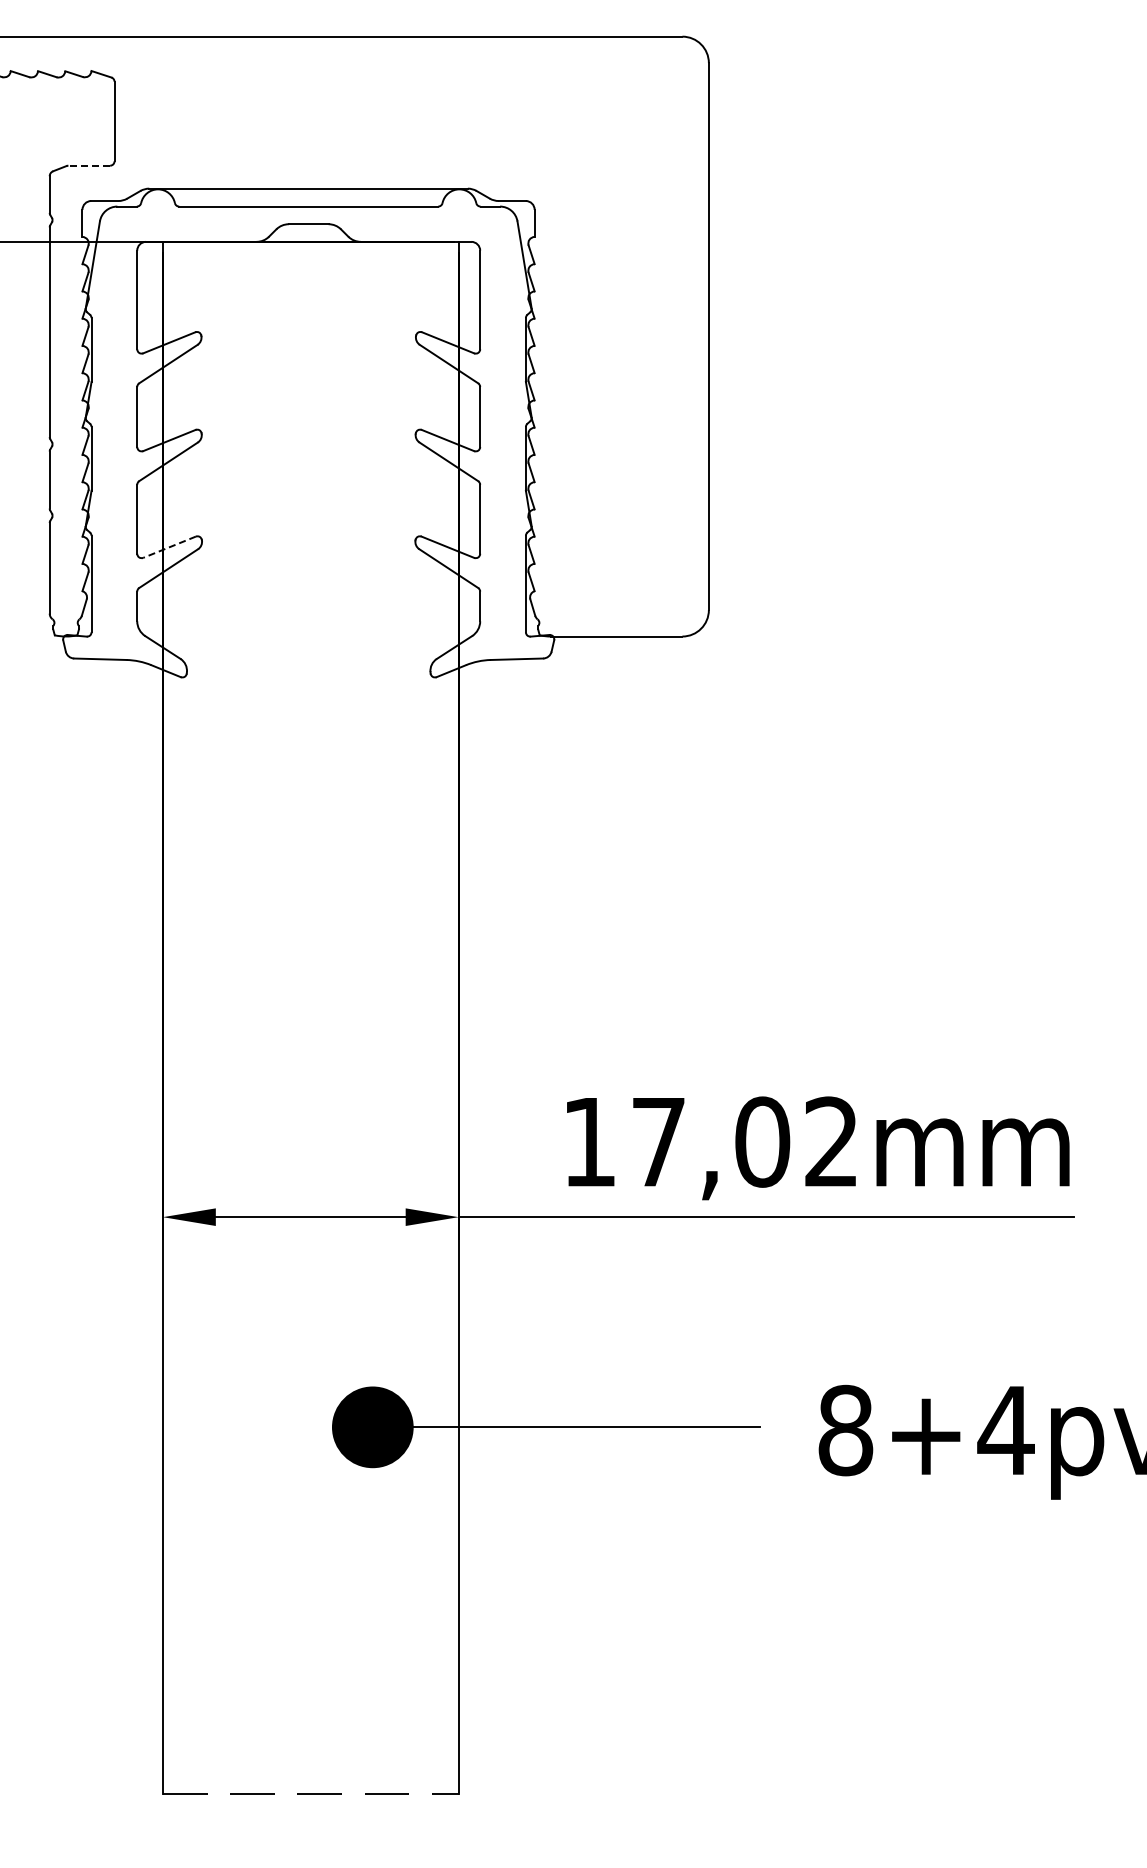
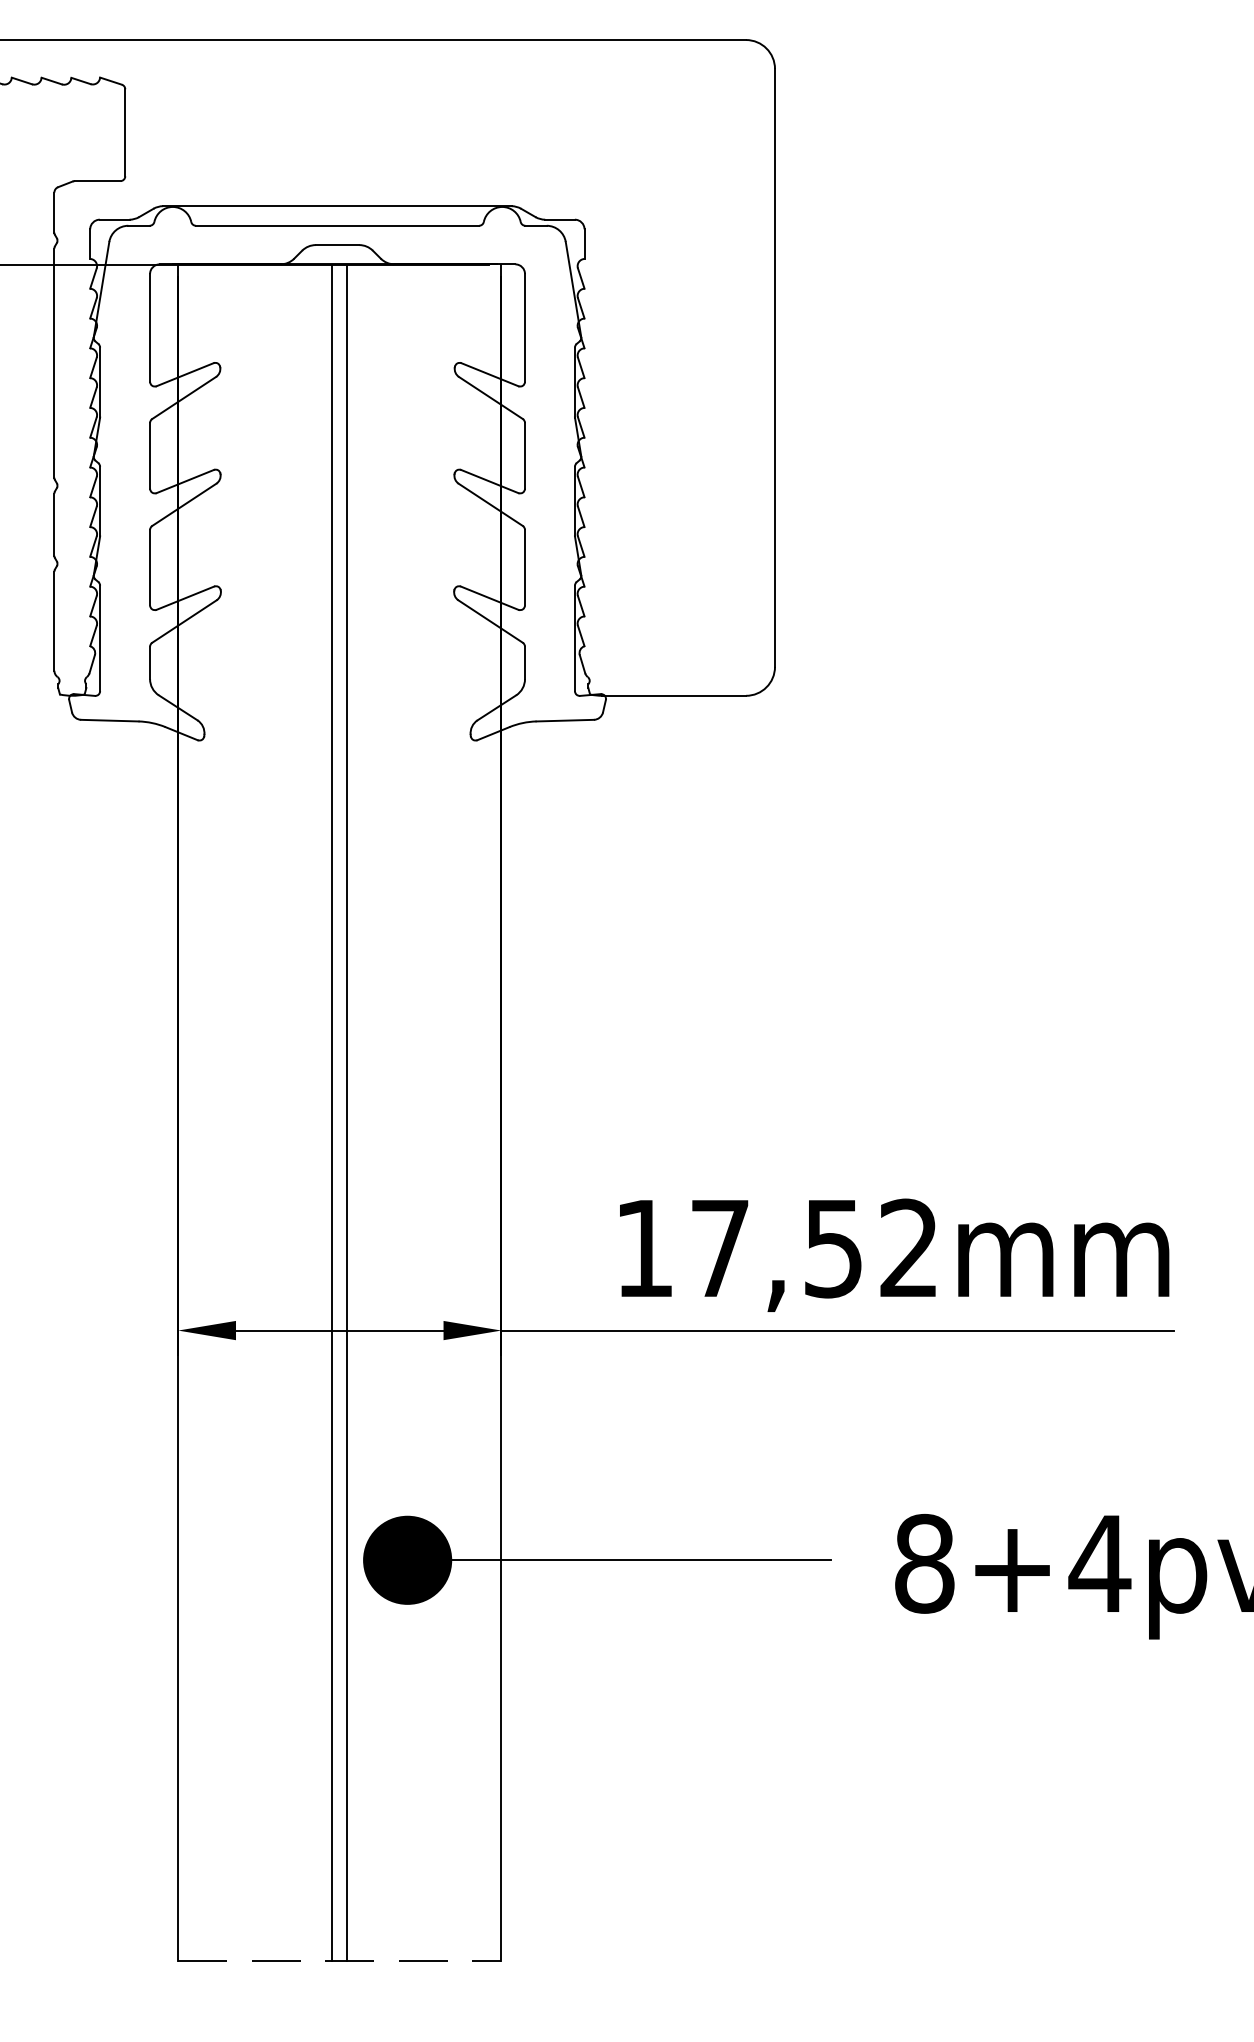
line: (89, 165) -> (97, 180), dashed -> solid
line: (169, 547) -> (185, 598), dashed -> solid
line: (304, 1017) -> (332, 1112), added
line: (317, 1017) -> (347, 1112), added
text: (762, 1141) -> (833, 1247), 17,02mm -> 17,52mm

